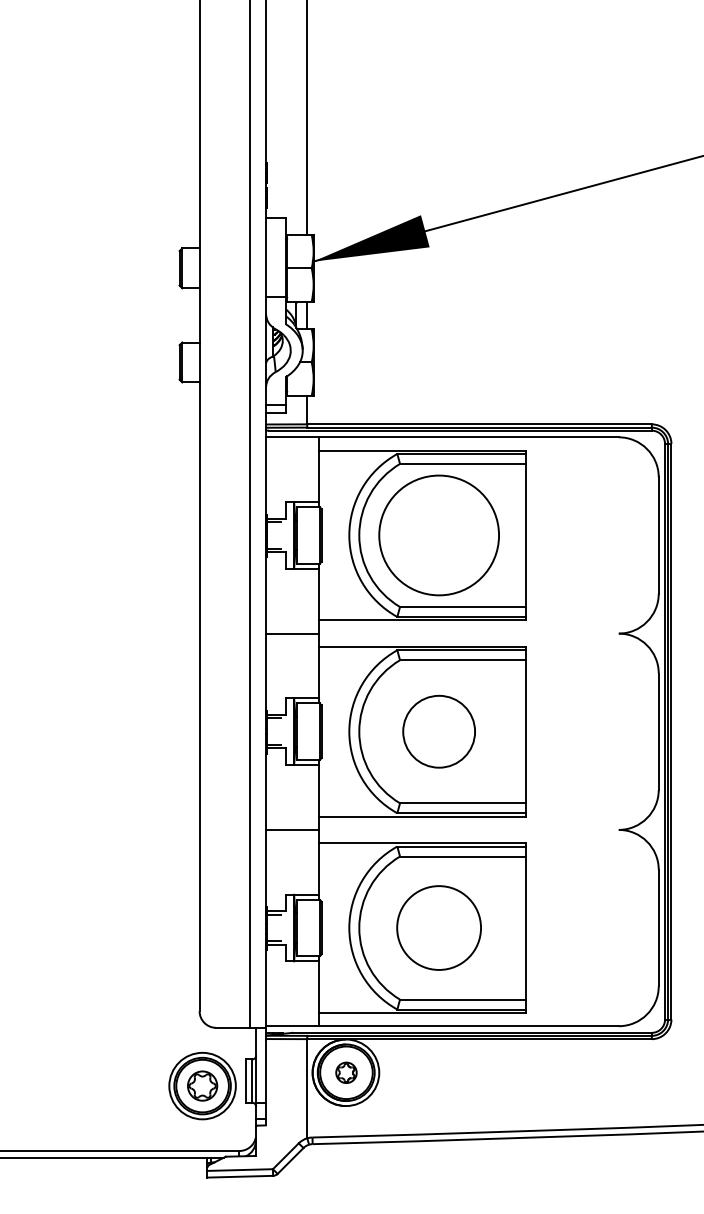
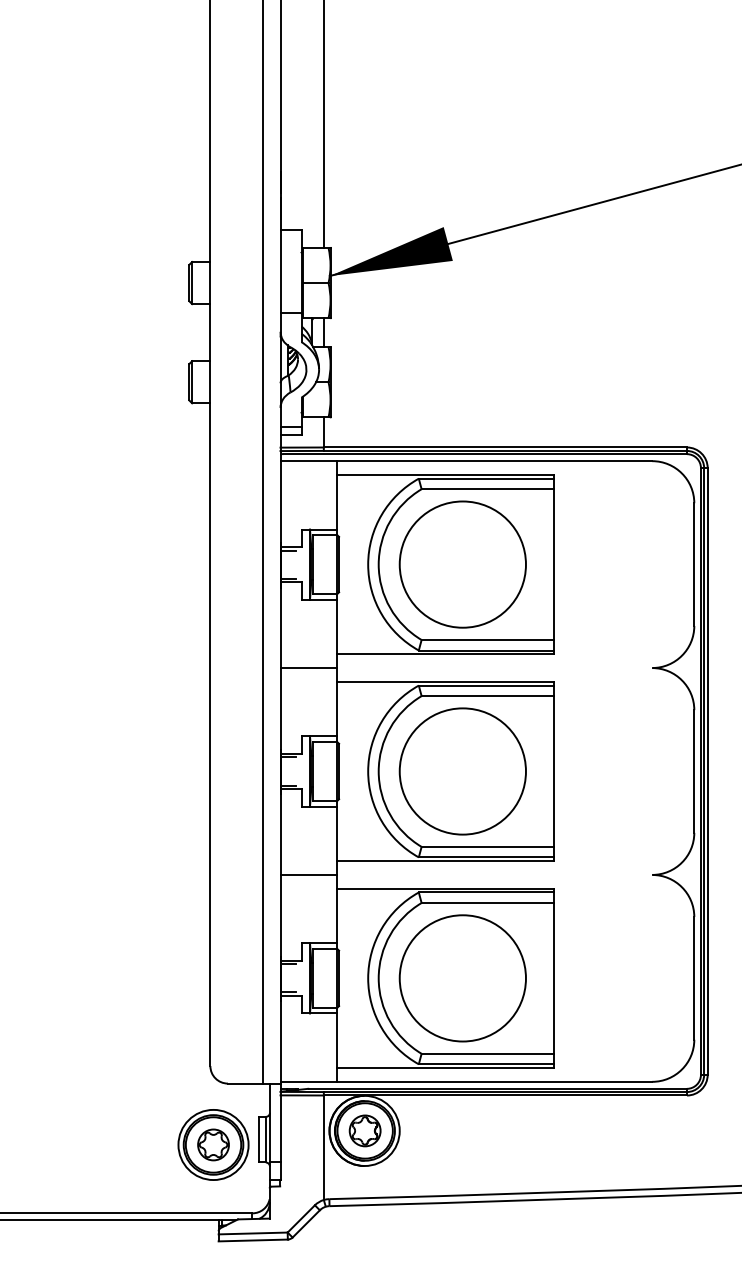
circle: (439, 731) -> (463, 771), size x1.67
circle: (438, 927) -> (462, 977), size x1.43
part: (346, 1072) -> (365, 1130), size x1.43

